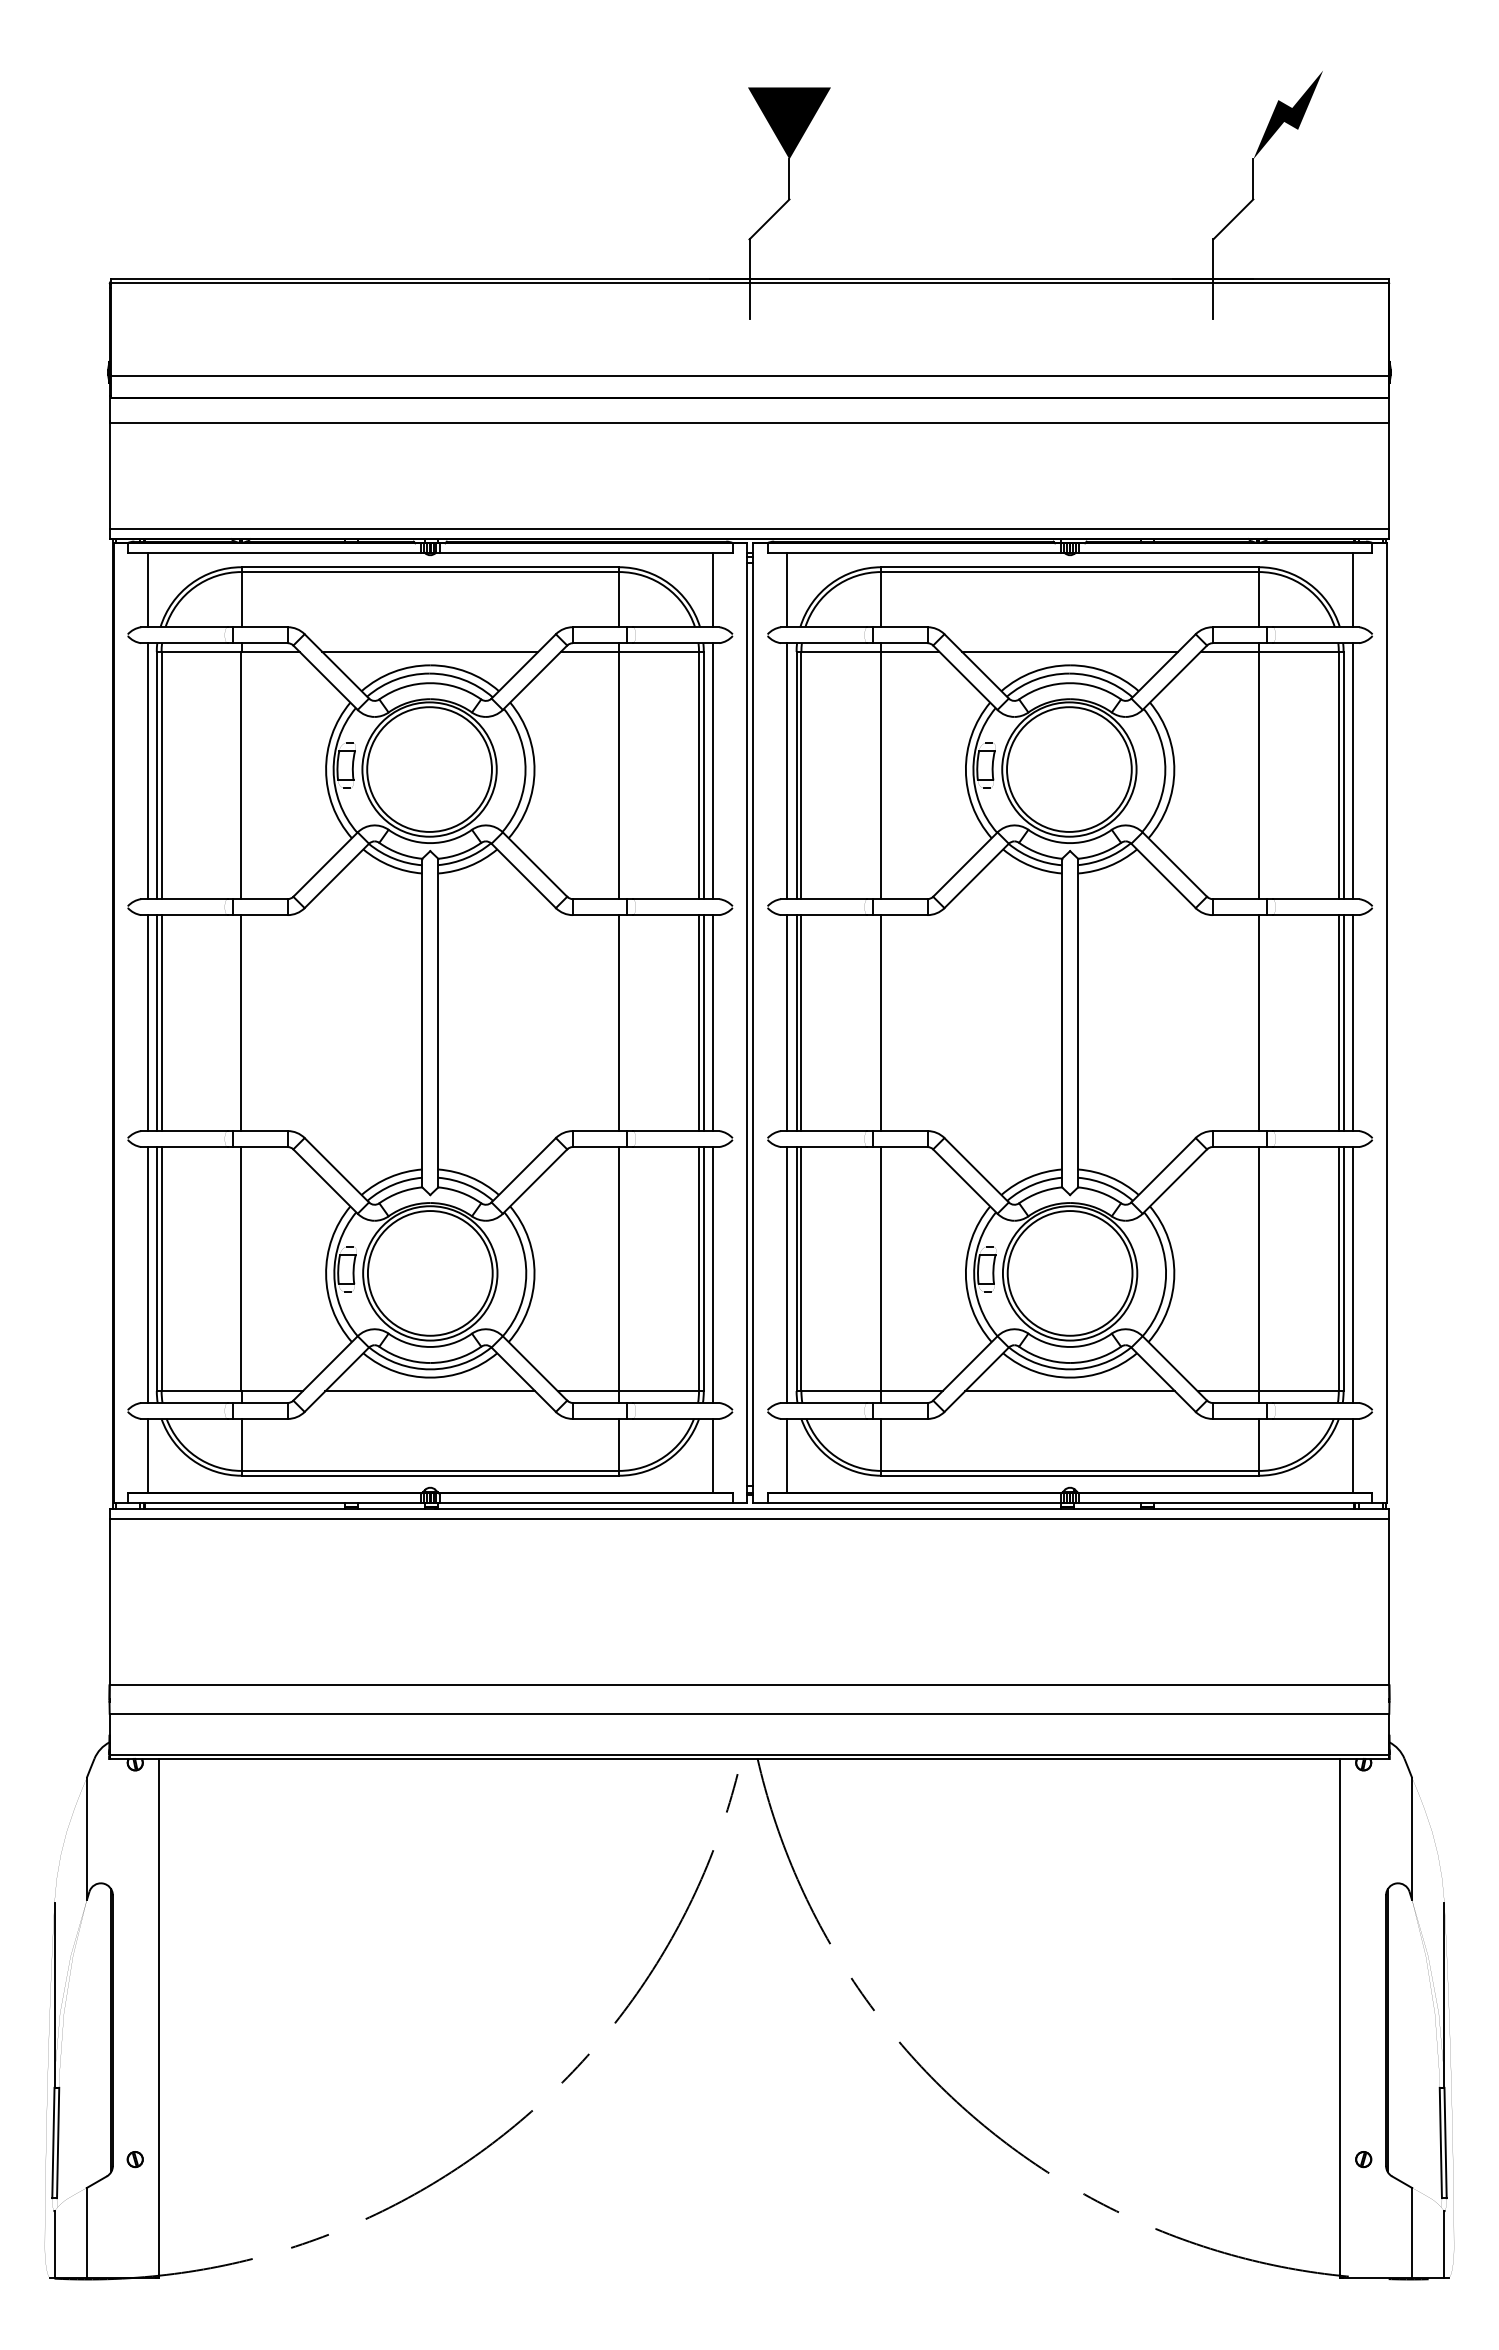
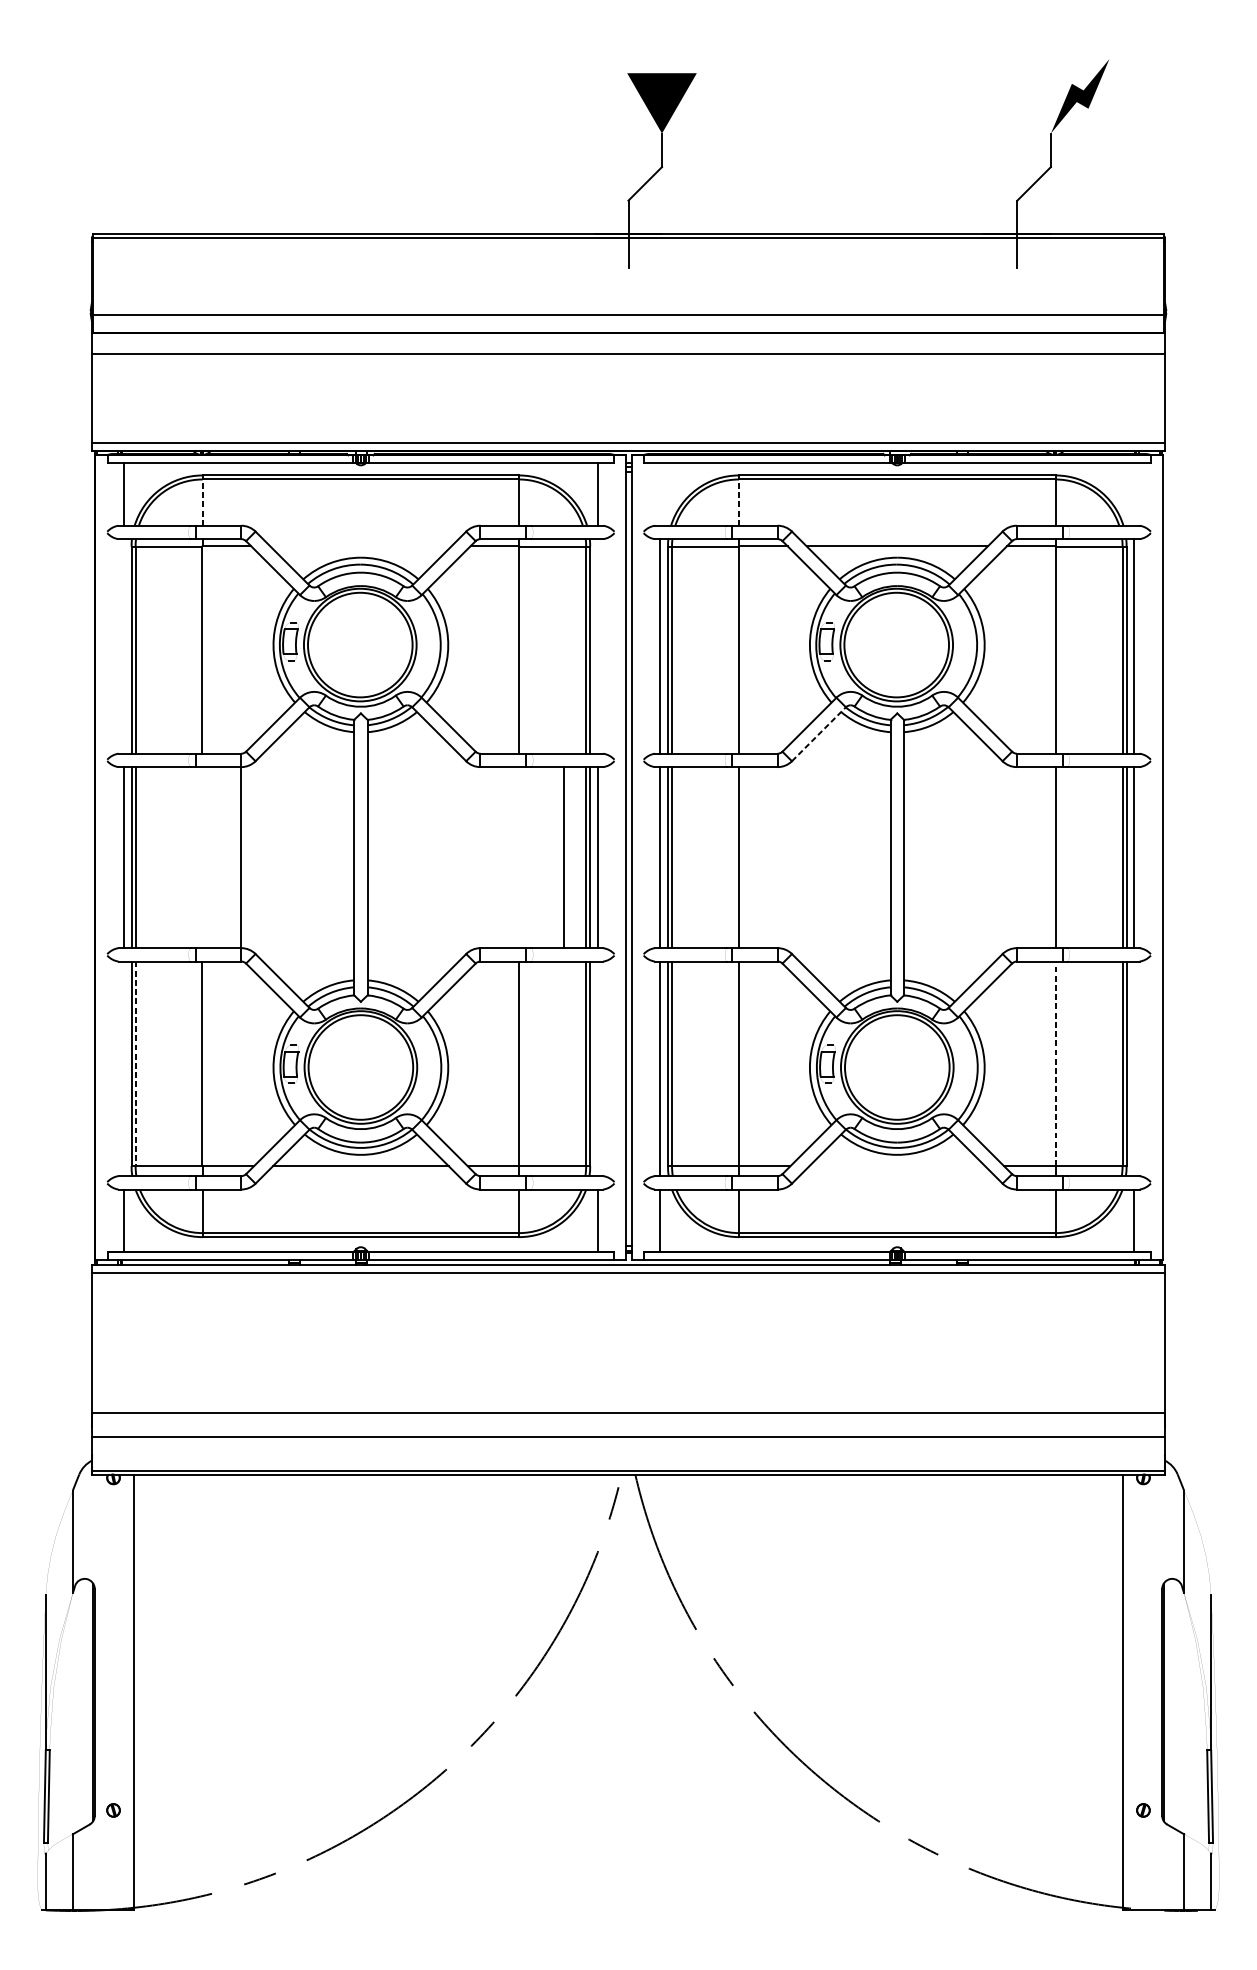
line: (787, 589) -> (660, 494), removed
line: (1352, 589) -> (1134, 494), removed
line: (241, 599) -> (202, 502), solid -> dashed
line: (881, 599) -> (739, 502), solid -> dashed
line: (430, 651) -> (361, 546), removed
line: (147, 771) -> (123, 646), removed
line: (712, 771) -> (597, 646), removed
line: (976, 875) -> (818, 733), solid -> dashed
line: (241, 1023) -> (241, 857), moved
line: (619, 1023) -> (563, 857), moved
line: (161, 1269) -> (135, 1064), solid -> dashed
line: (1259, 1269) -> (1056, 1064), solid -> dashed
line: (147, 1274) -> (123, 1068), removed
line: (712, 1274) -> (597, 1068), removed
line: (1352, 1274) -> (1134, 1068), removed
line: (1070, 1391) -> (897, 1166), removed

